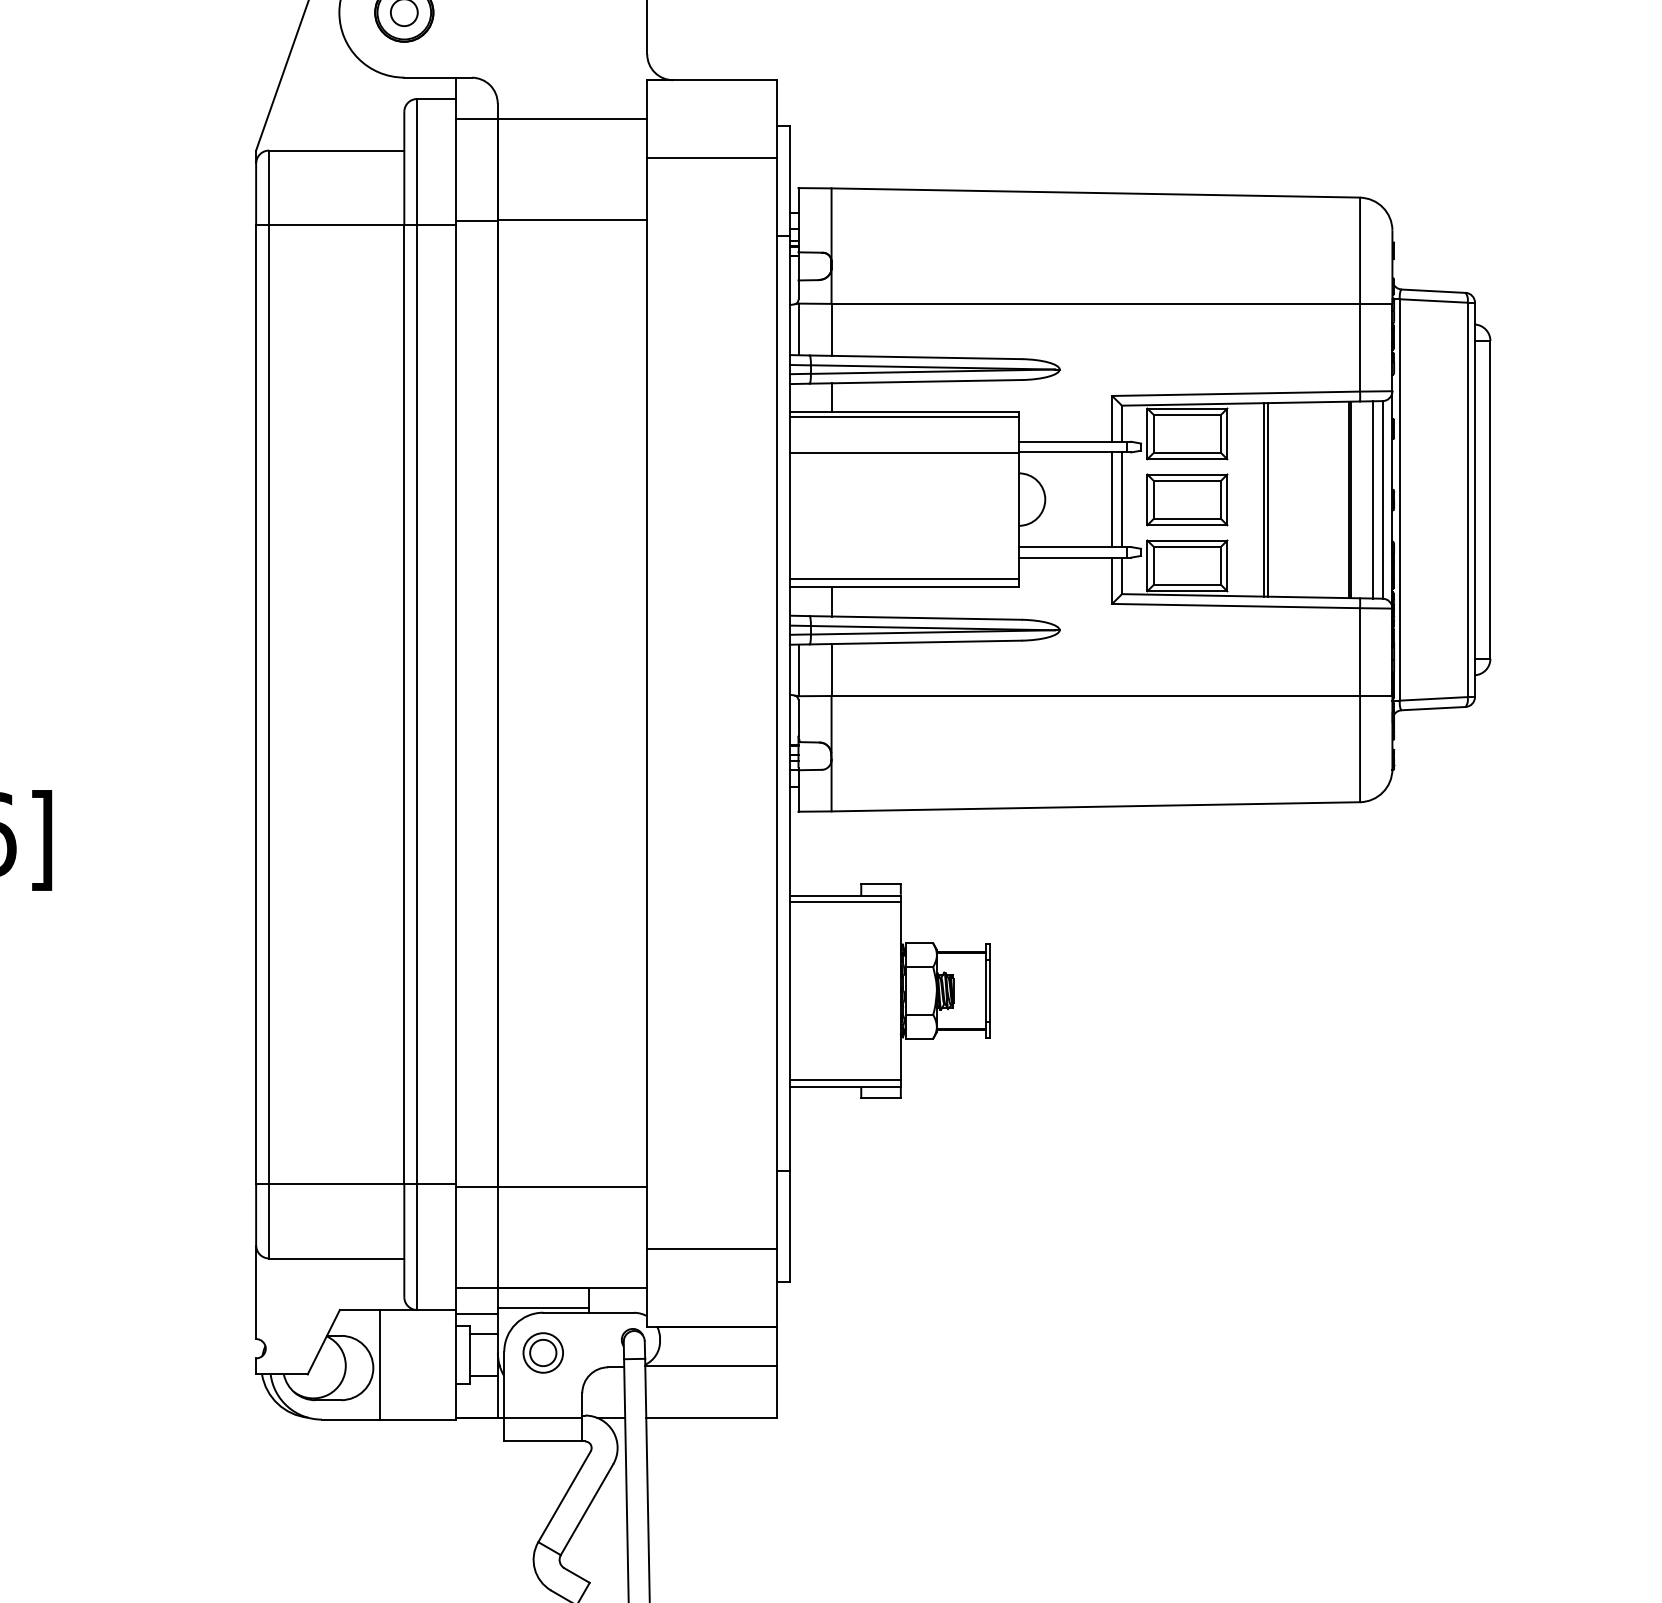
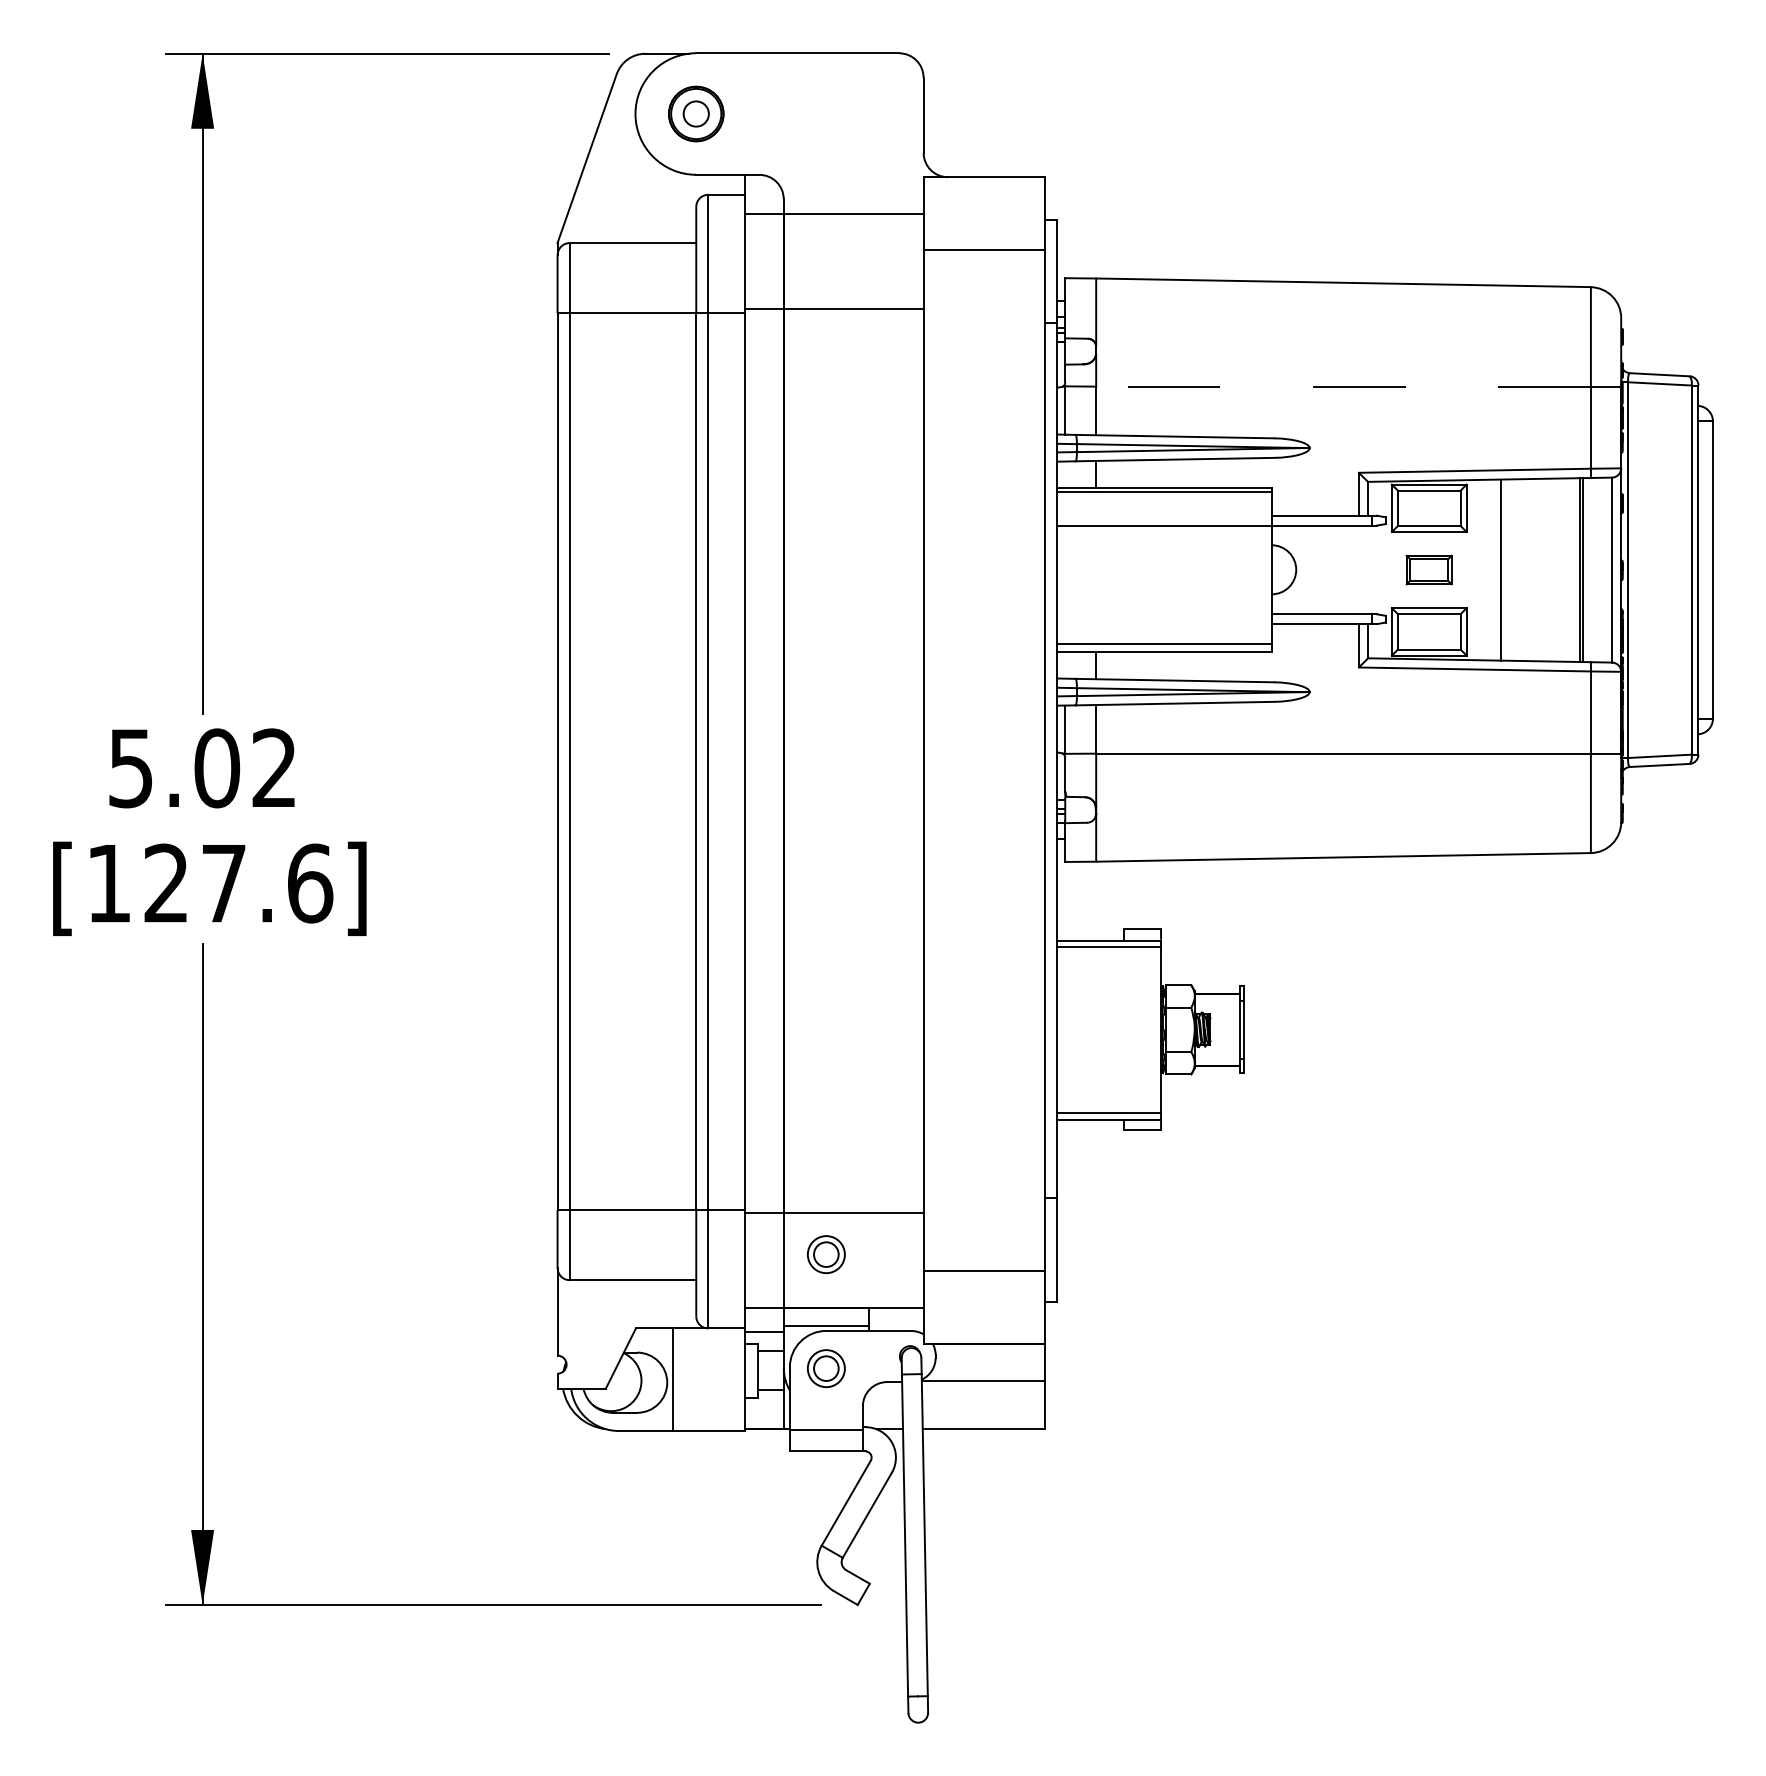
line: (1095, 303) -> (1343, 386), solid -> dashed
line: (1111, 499) -> (1358, 569), removed
line: (1121, 499) -> (1367, 569), removed
part: (1186, 499) -> (1428, 569), size x0.6
line: (1268, 499) -> (1505, 569), removed
line: (1372, 499) -> (1602, 569), removed
part: (543, 1231) -> (826, 1254), added

